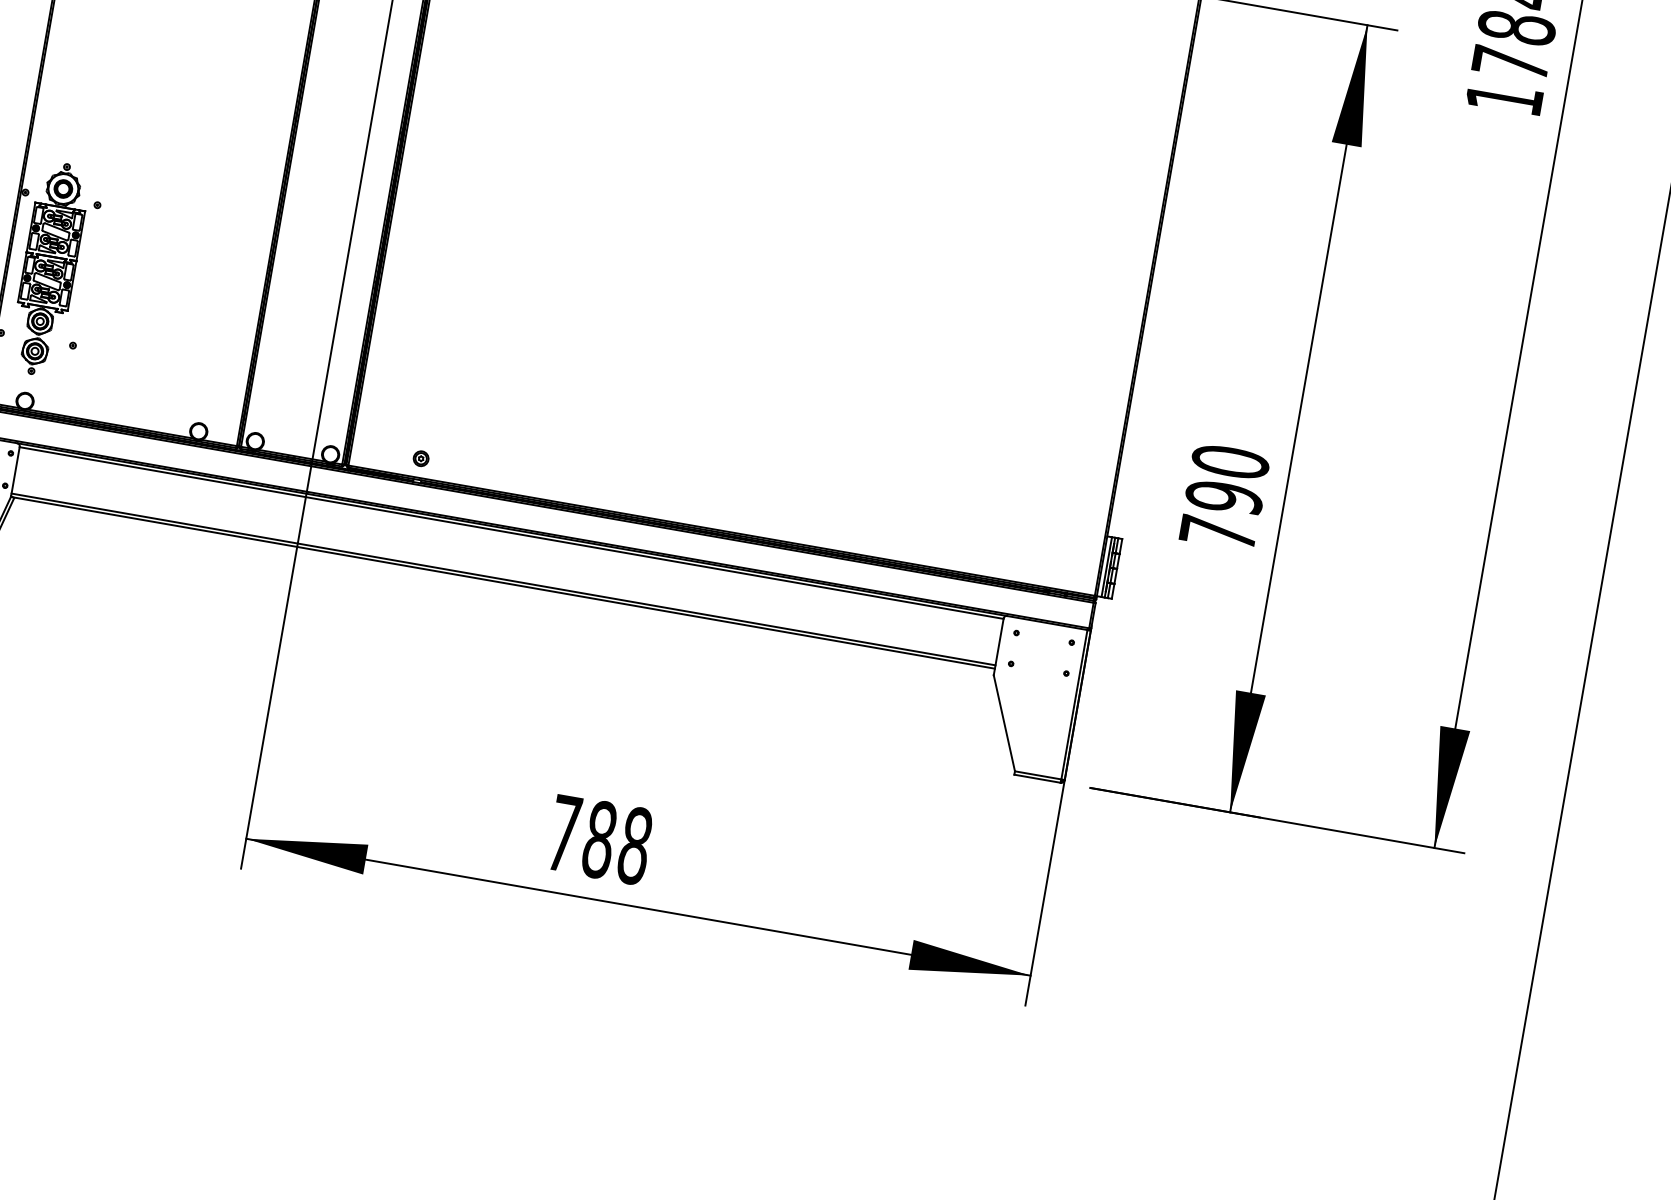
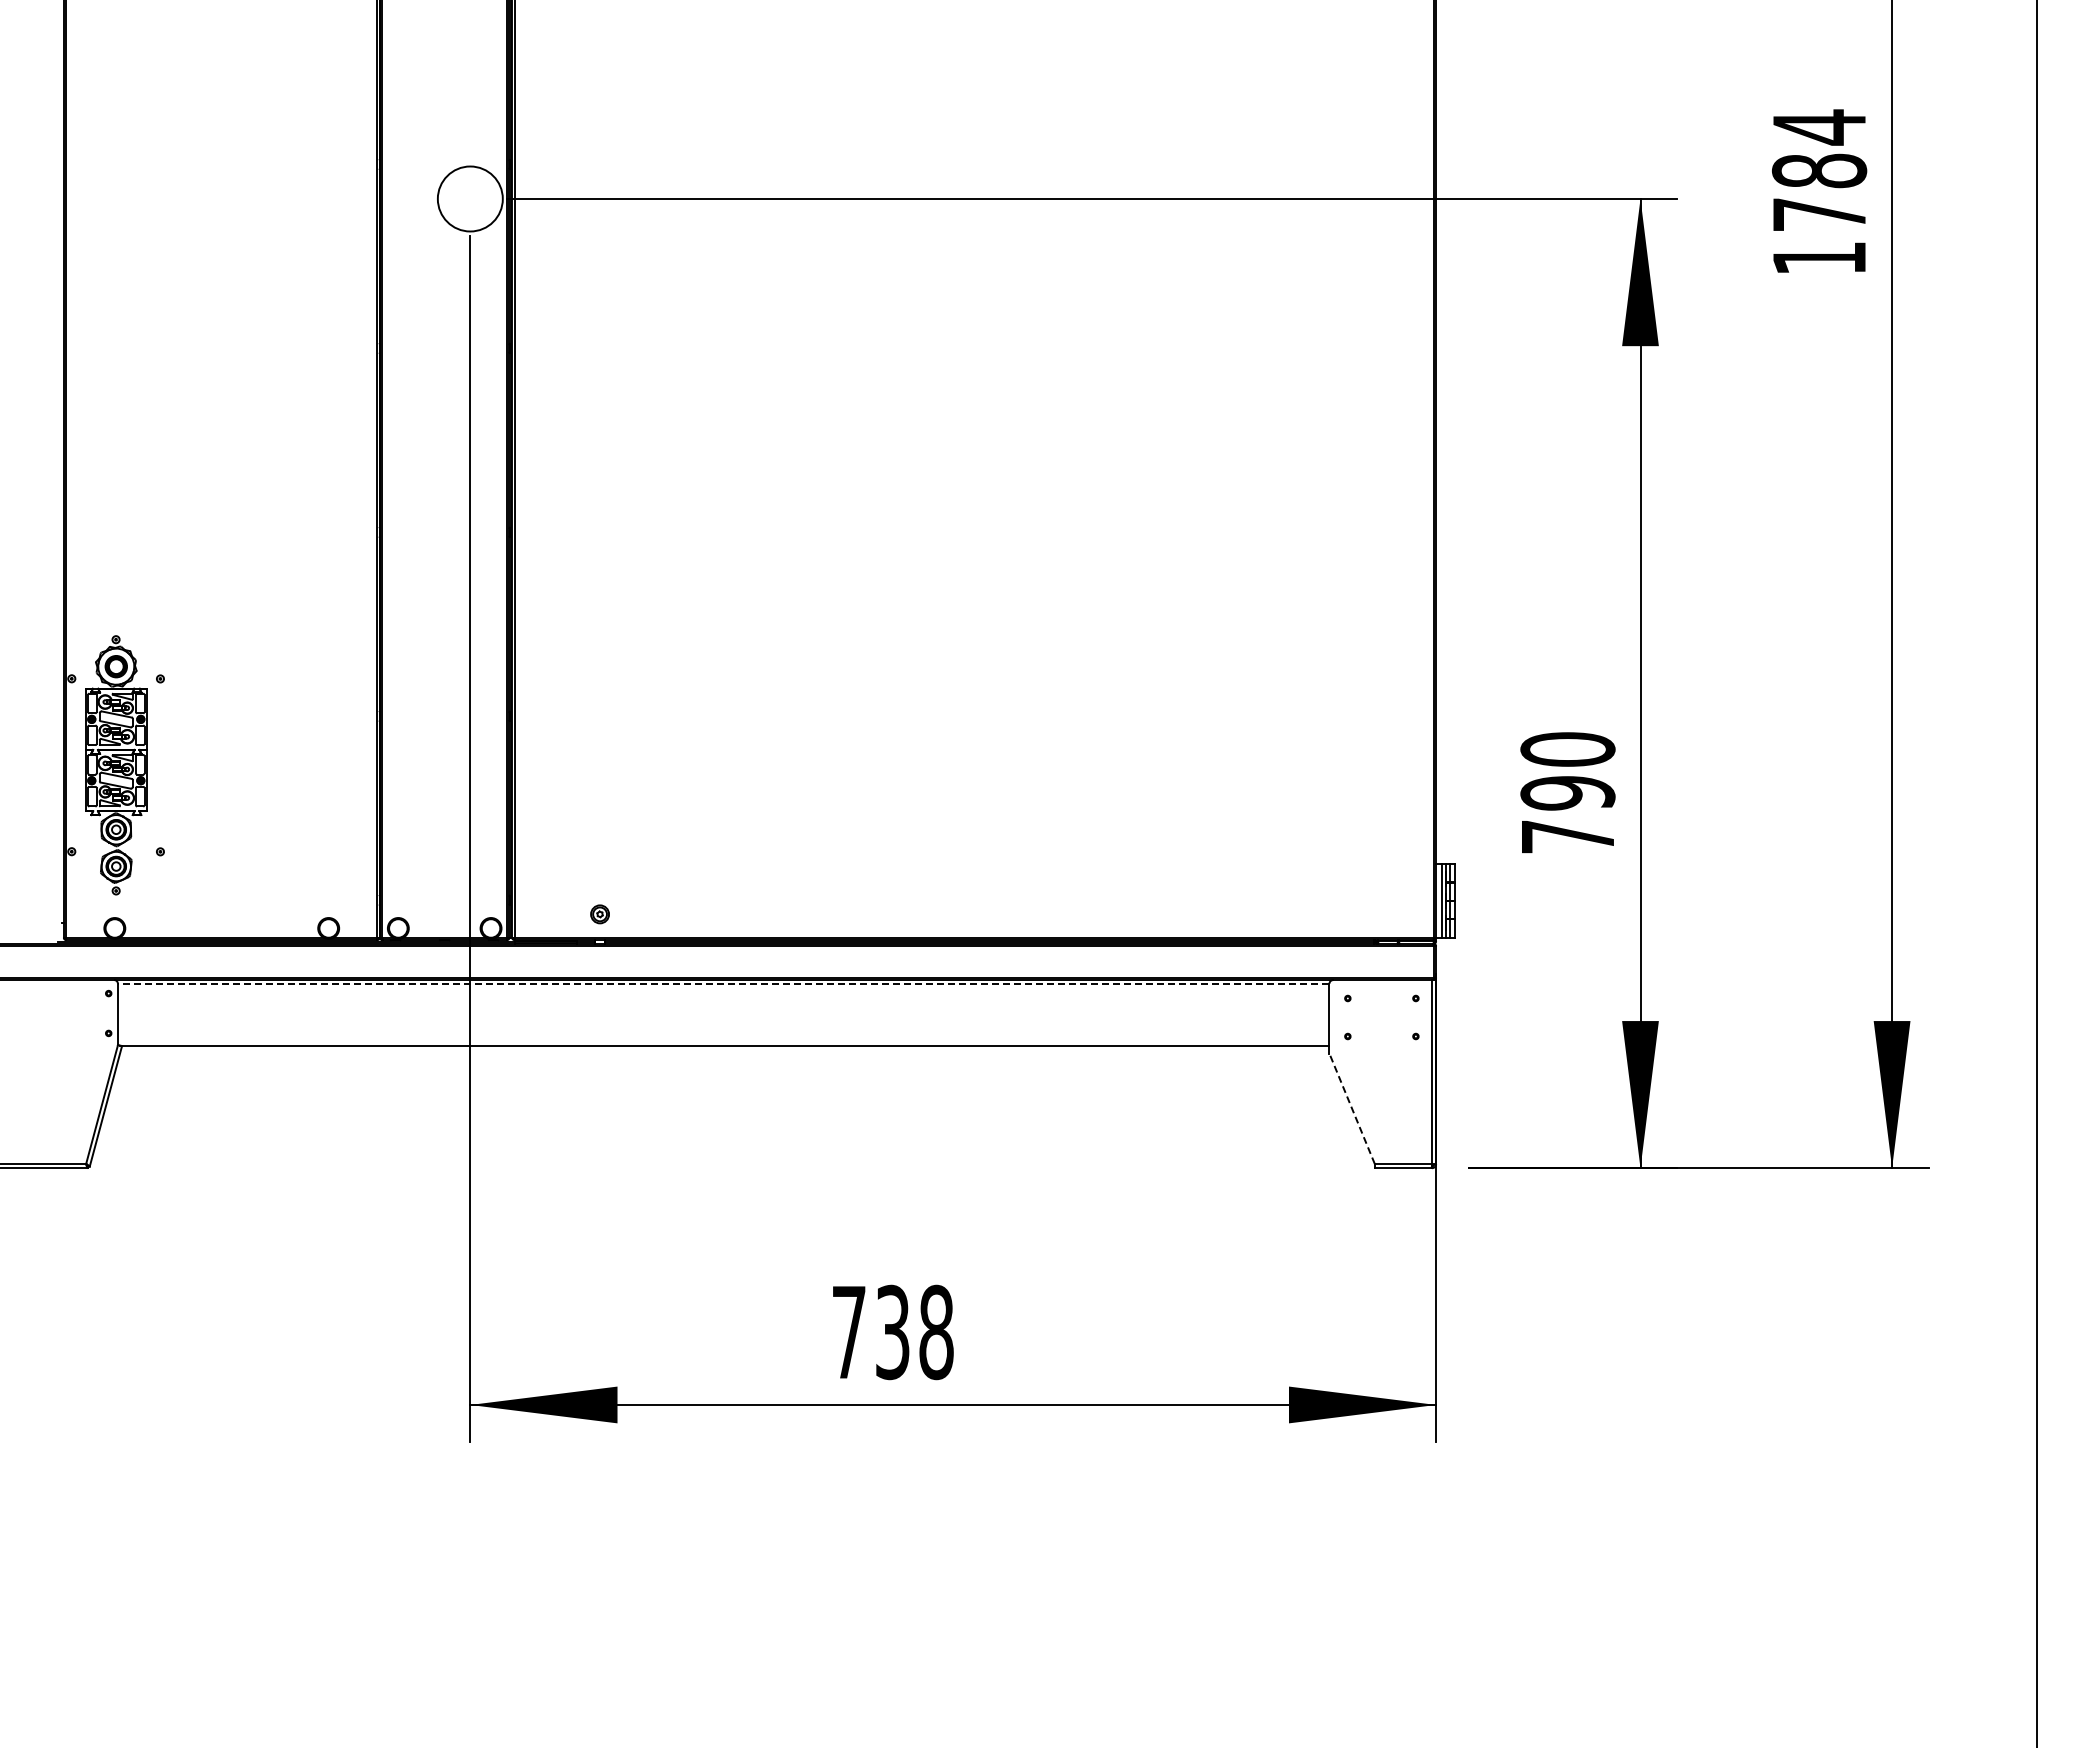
line: (511, 533) -> (723, 984), solid -> dashed
line: (503, 579) -> (723, 1041), removed
line: (1004, 723) -> (1352, 1108), solid -> dashed
text: (599, 839) -> (892, 1332), 788 -> 738

